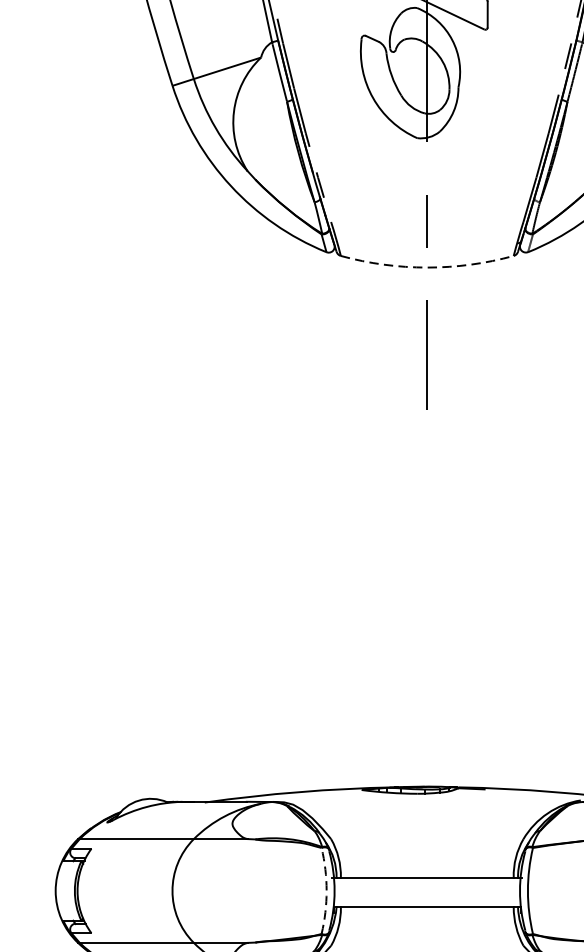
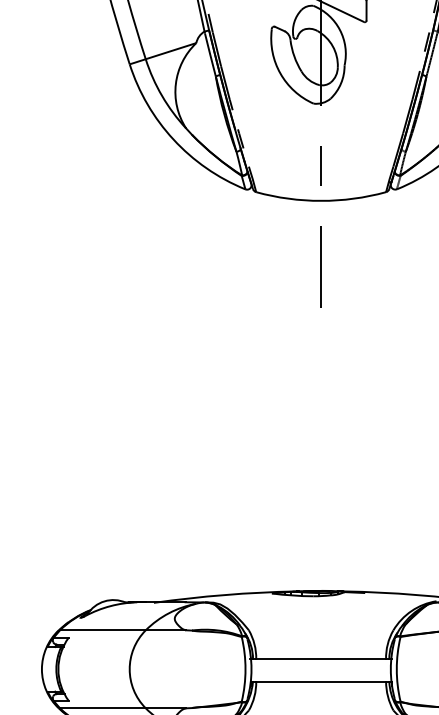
arc: (427, 267) -> (321, 200), dashed -> solid
arc: (326, 891) -> (245, 669), dashed -> solid

